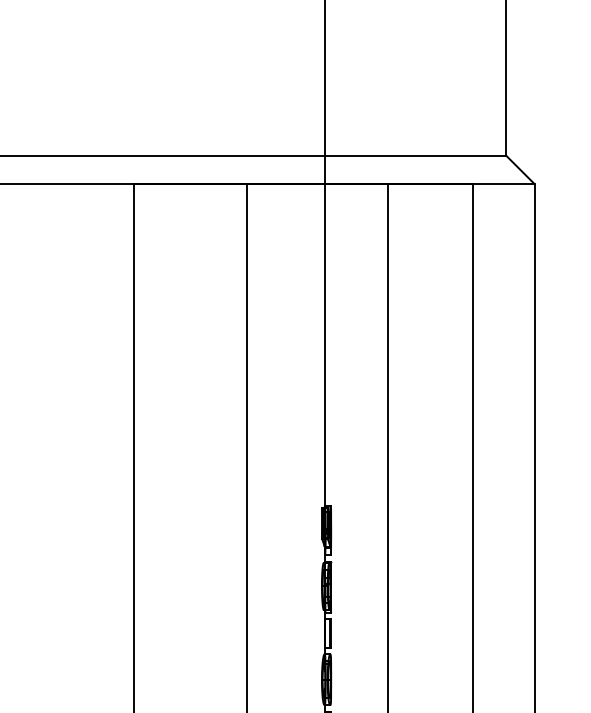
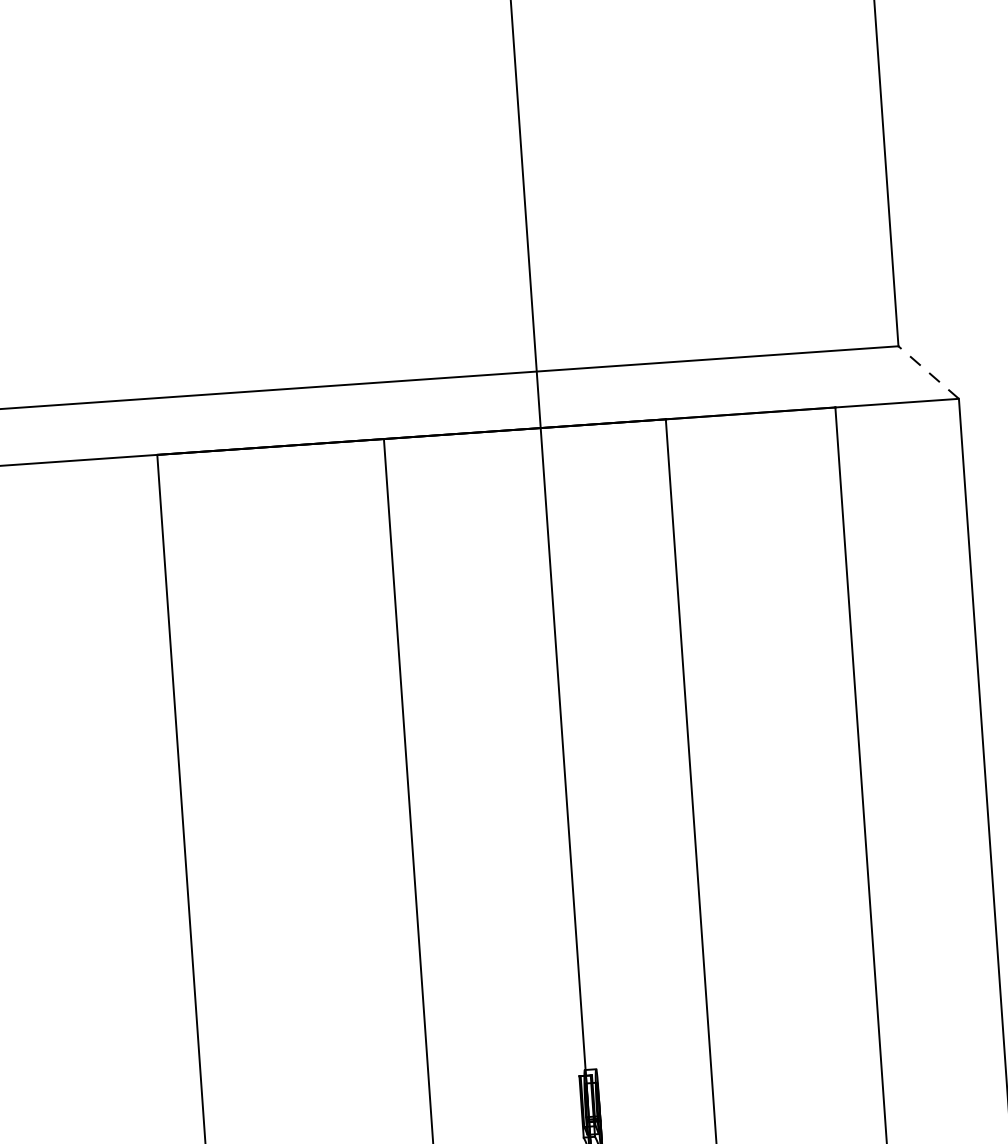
line: (520, 169) -> (928, 371), solid -> dashed

